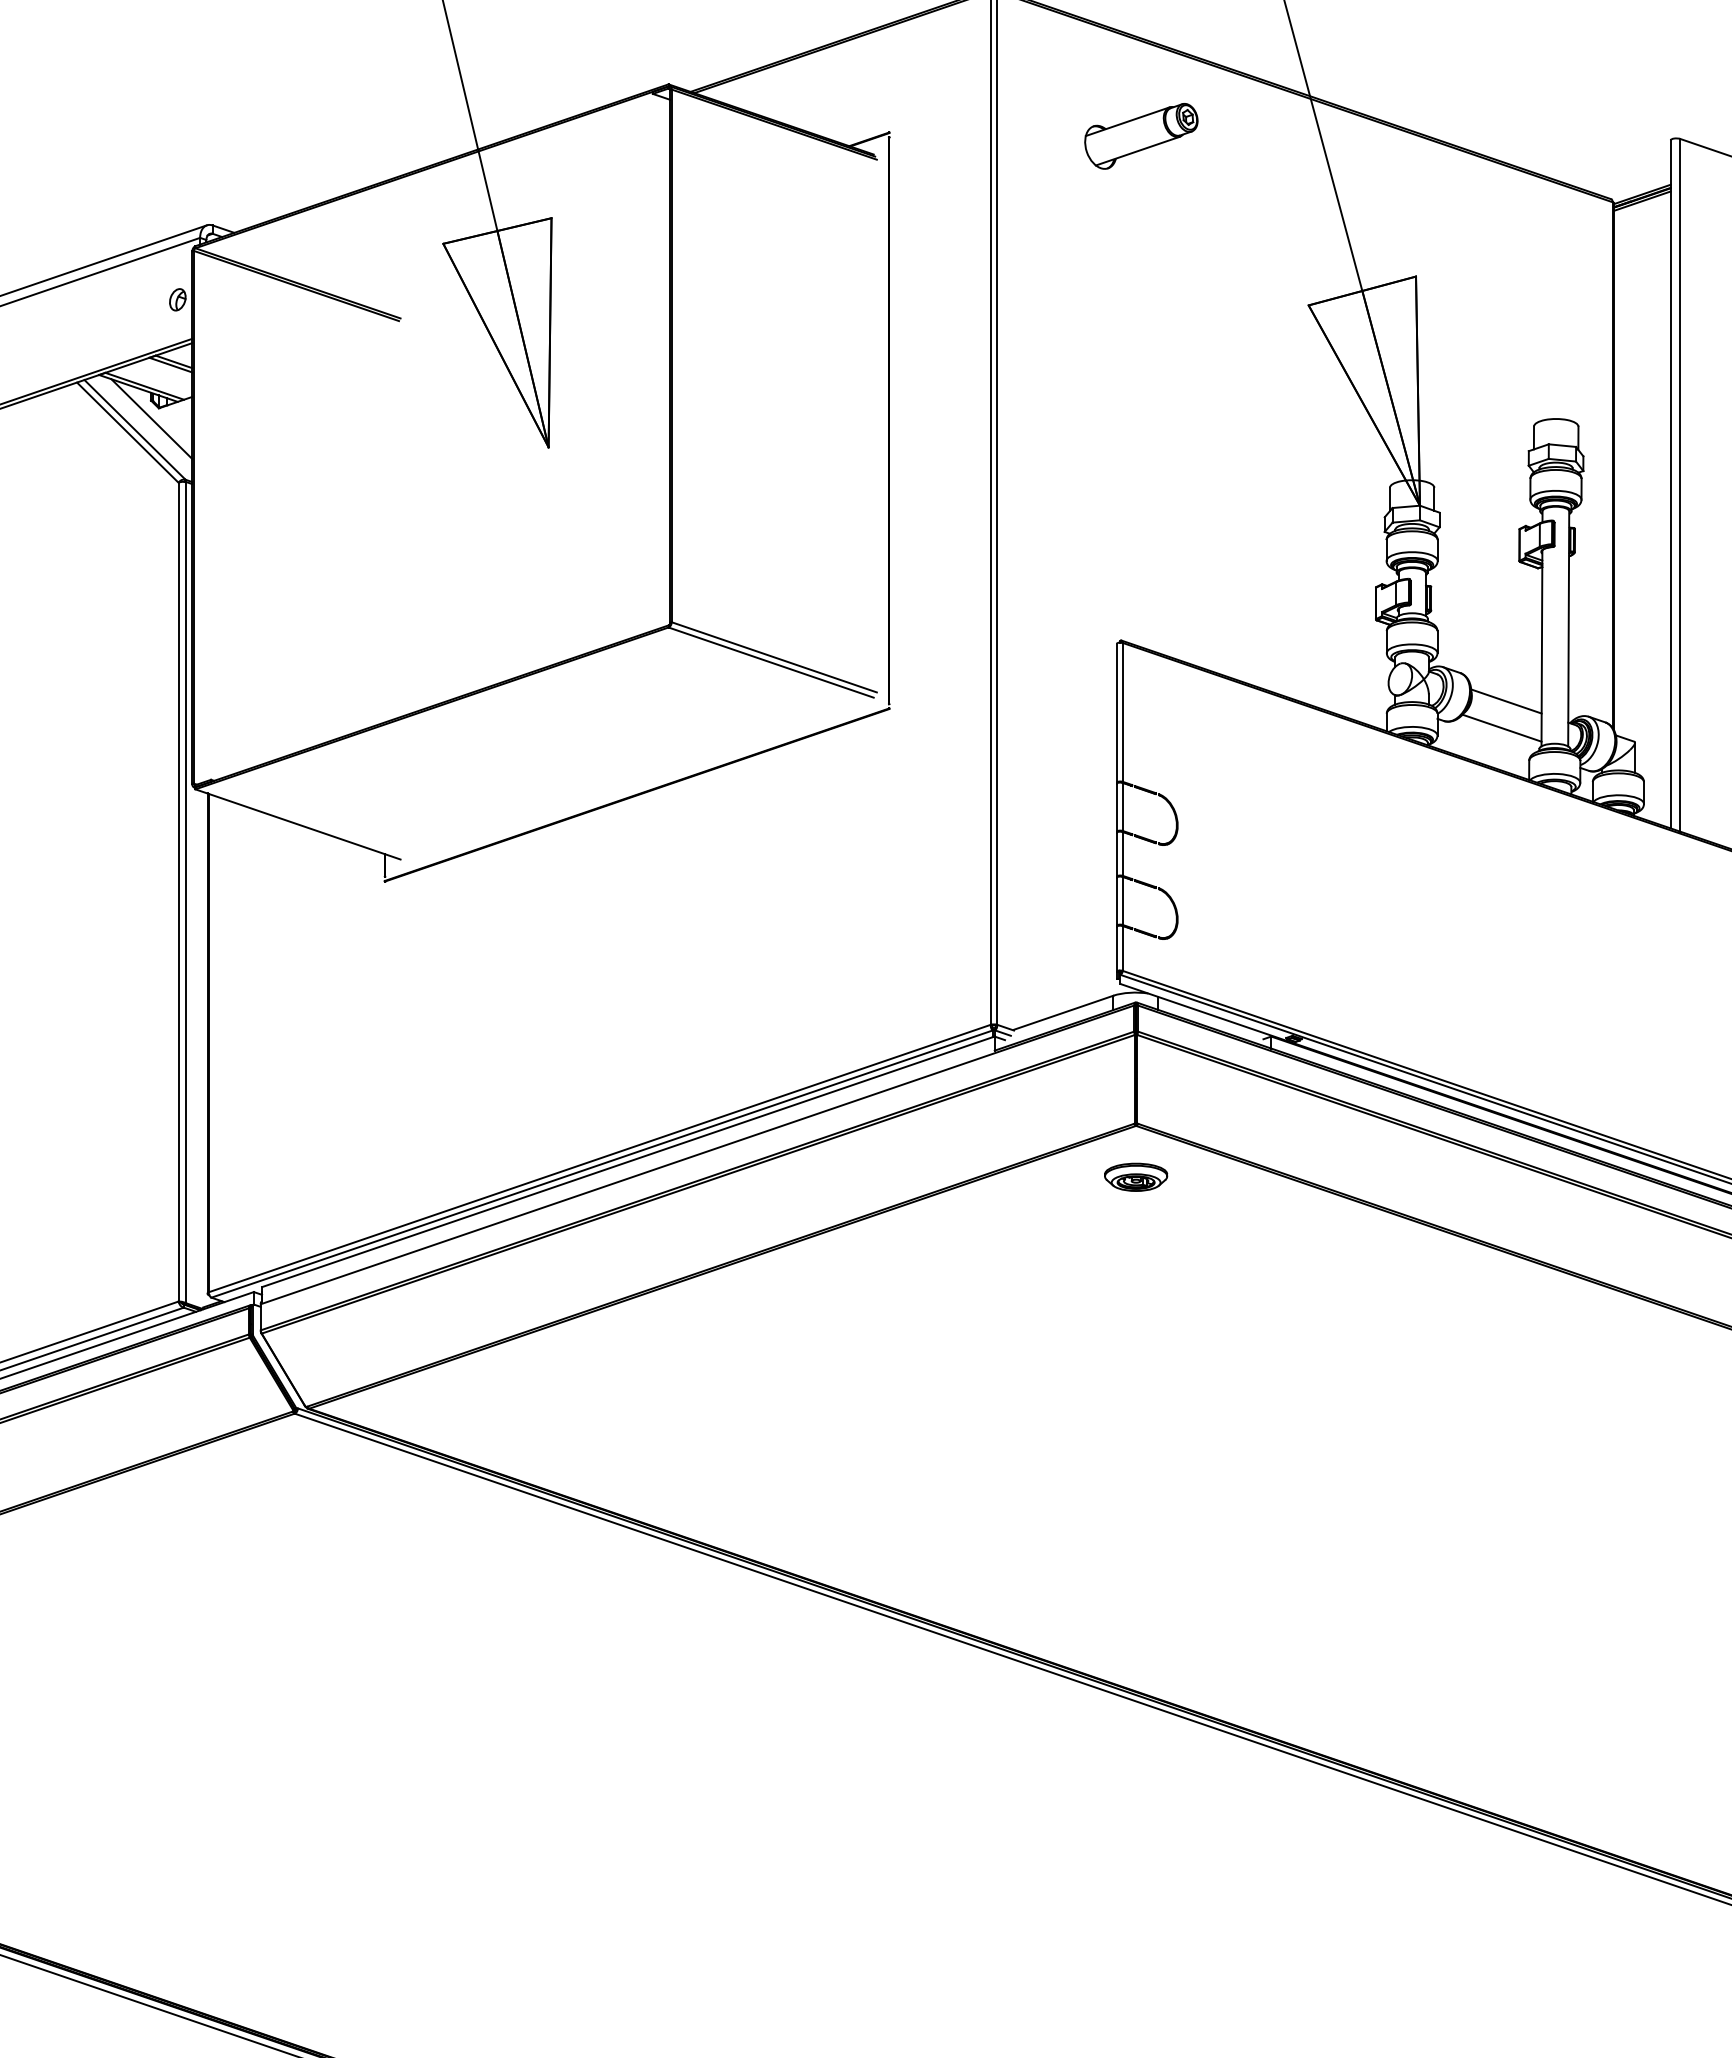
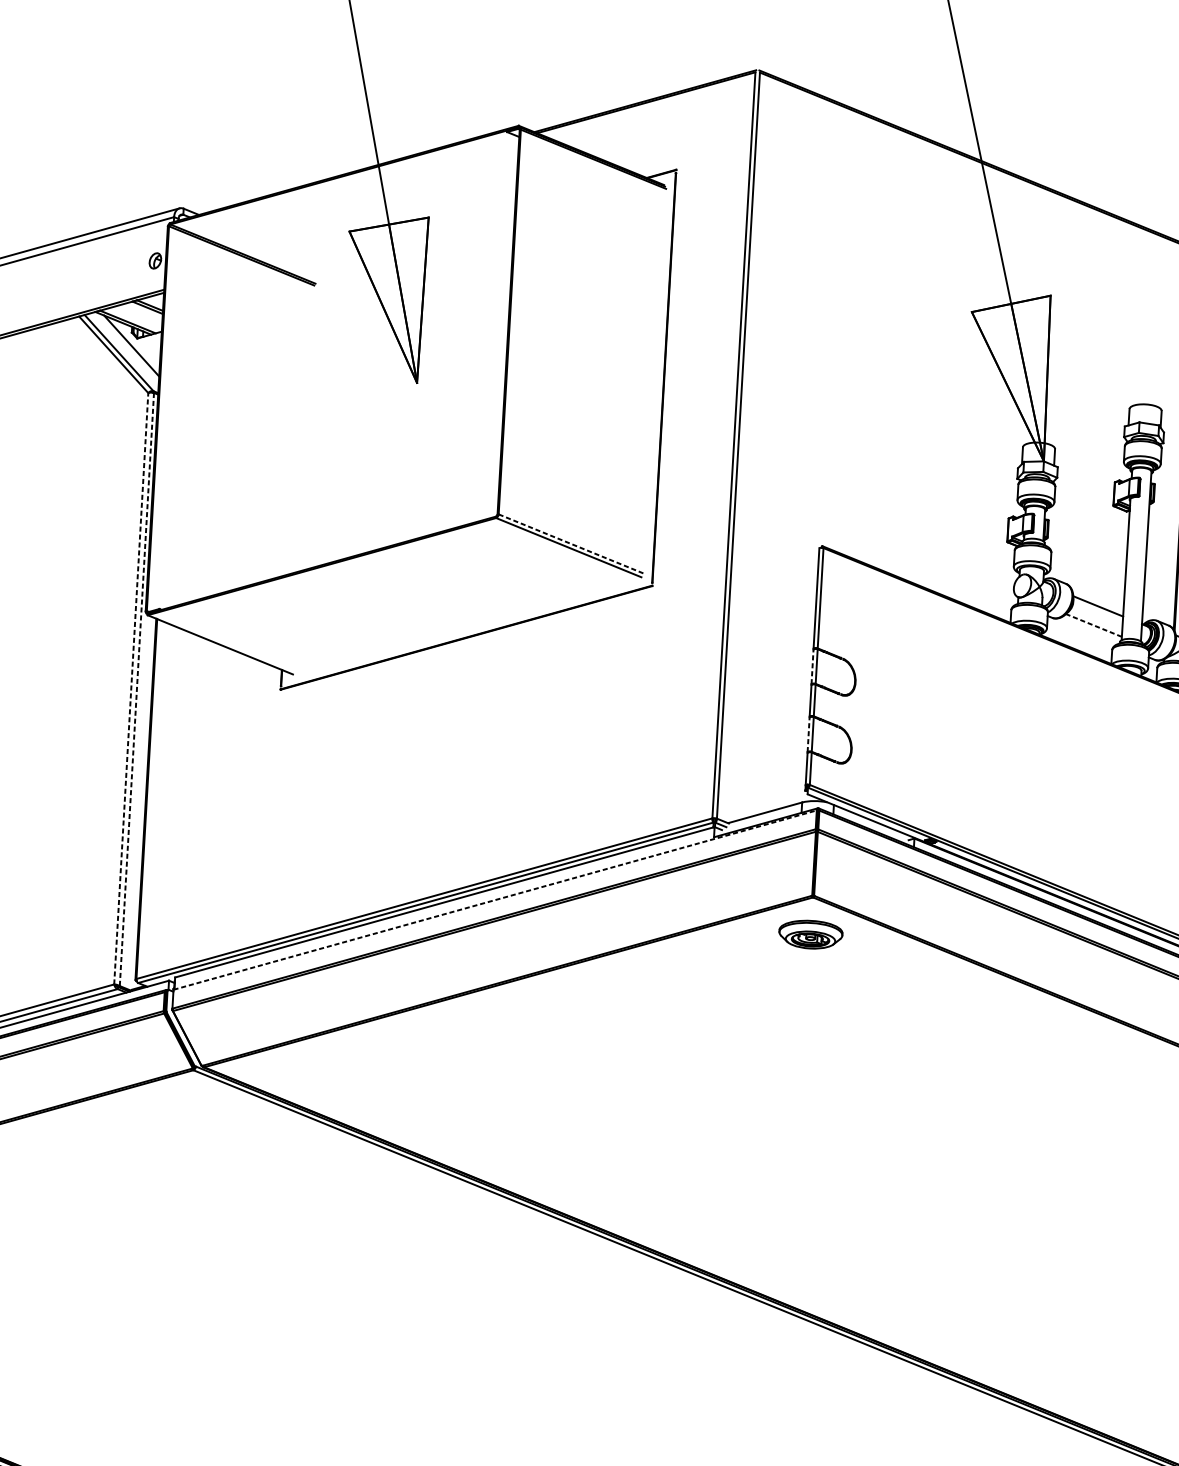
part: (1141, 136) -> (858, 183), removed
line: (774, 657) -> (571, 544), solid -> dashed
line: (1502, 728) -> (1094, 625), solid -> dashed
line: (1117, 807) -> (812, 666), solid -> dashed
line: (178, 891) -> (131, 688), solid -> dashed
line: (186, 892) -> (137, 689), solid -> dashed
line: (1117, 901) -> (808, 734), solid -> dashed
line: (697, 1154) -> (495, 899), solid -> dashed
part: (1136, 1176) -> (811, 934), size x1.4

